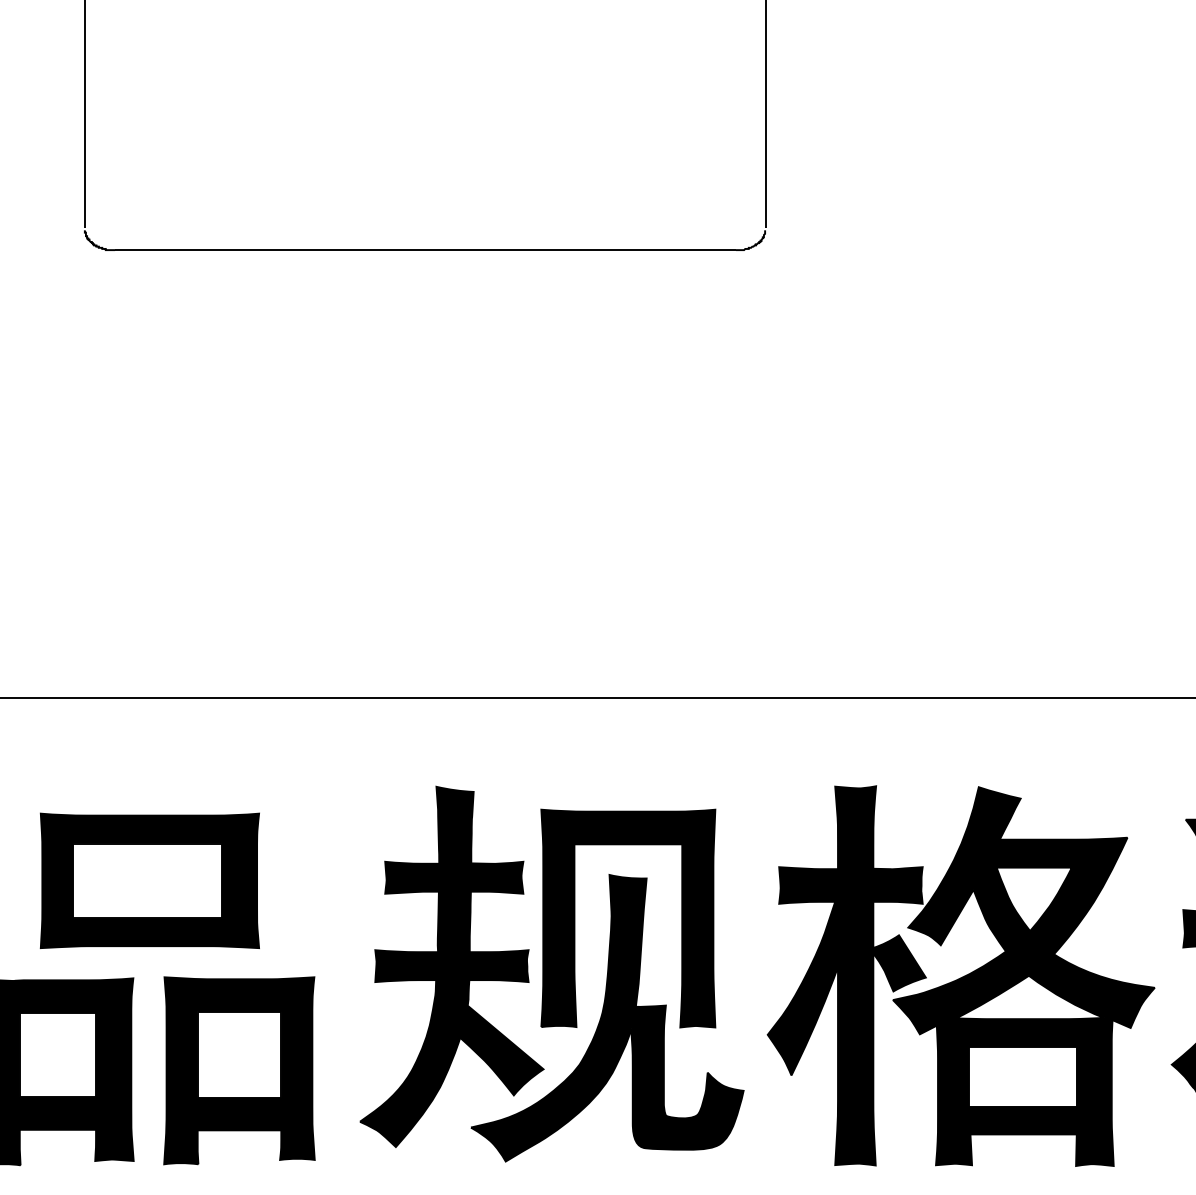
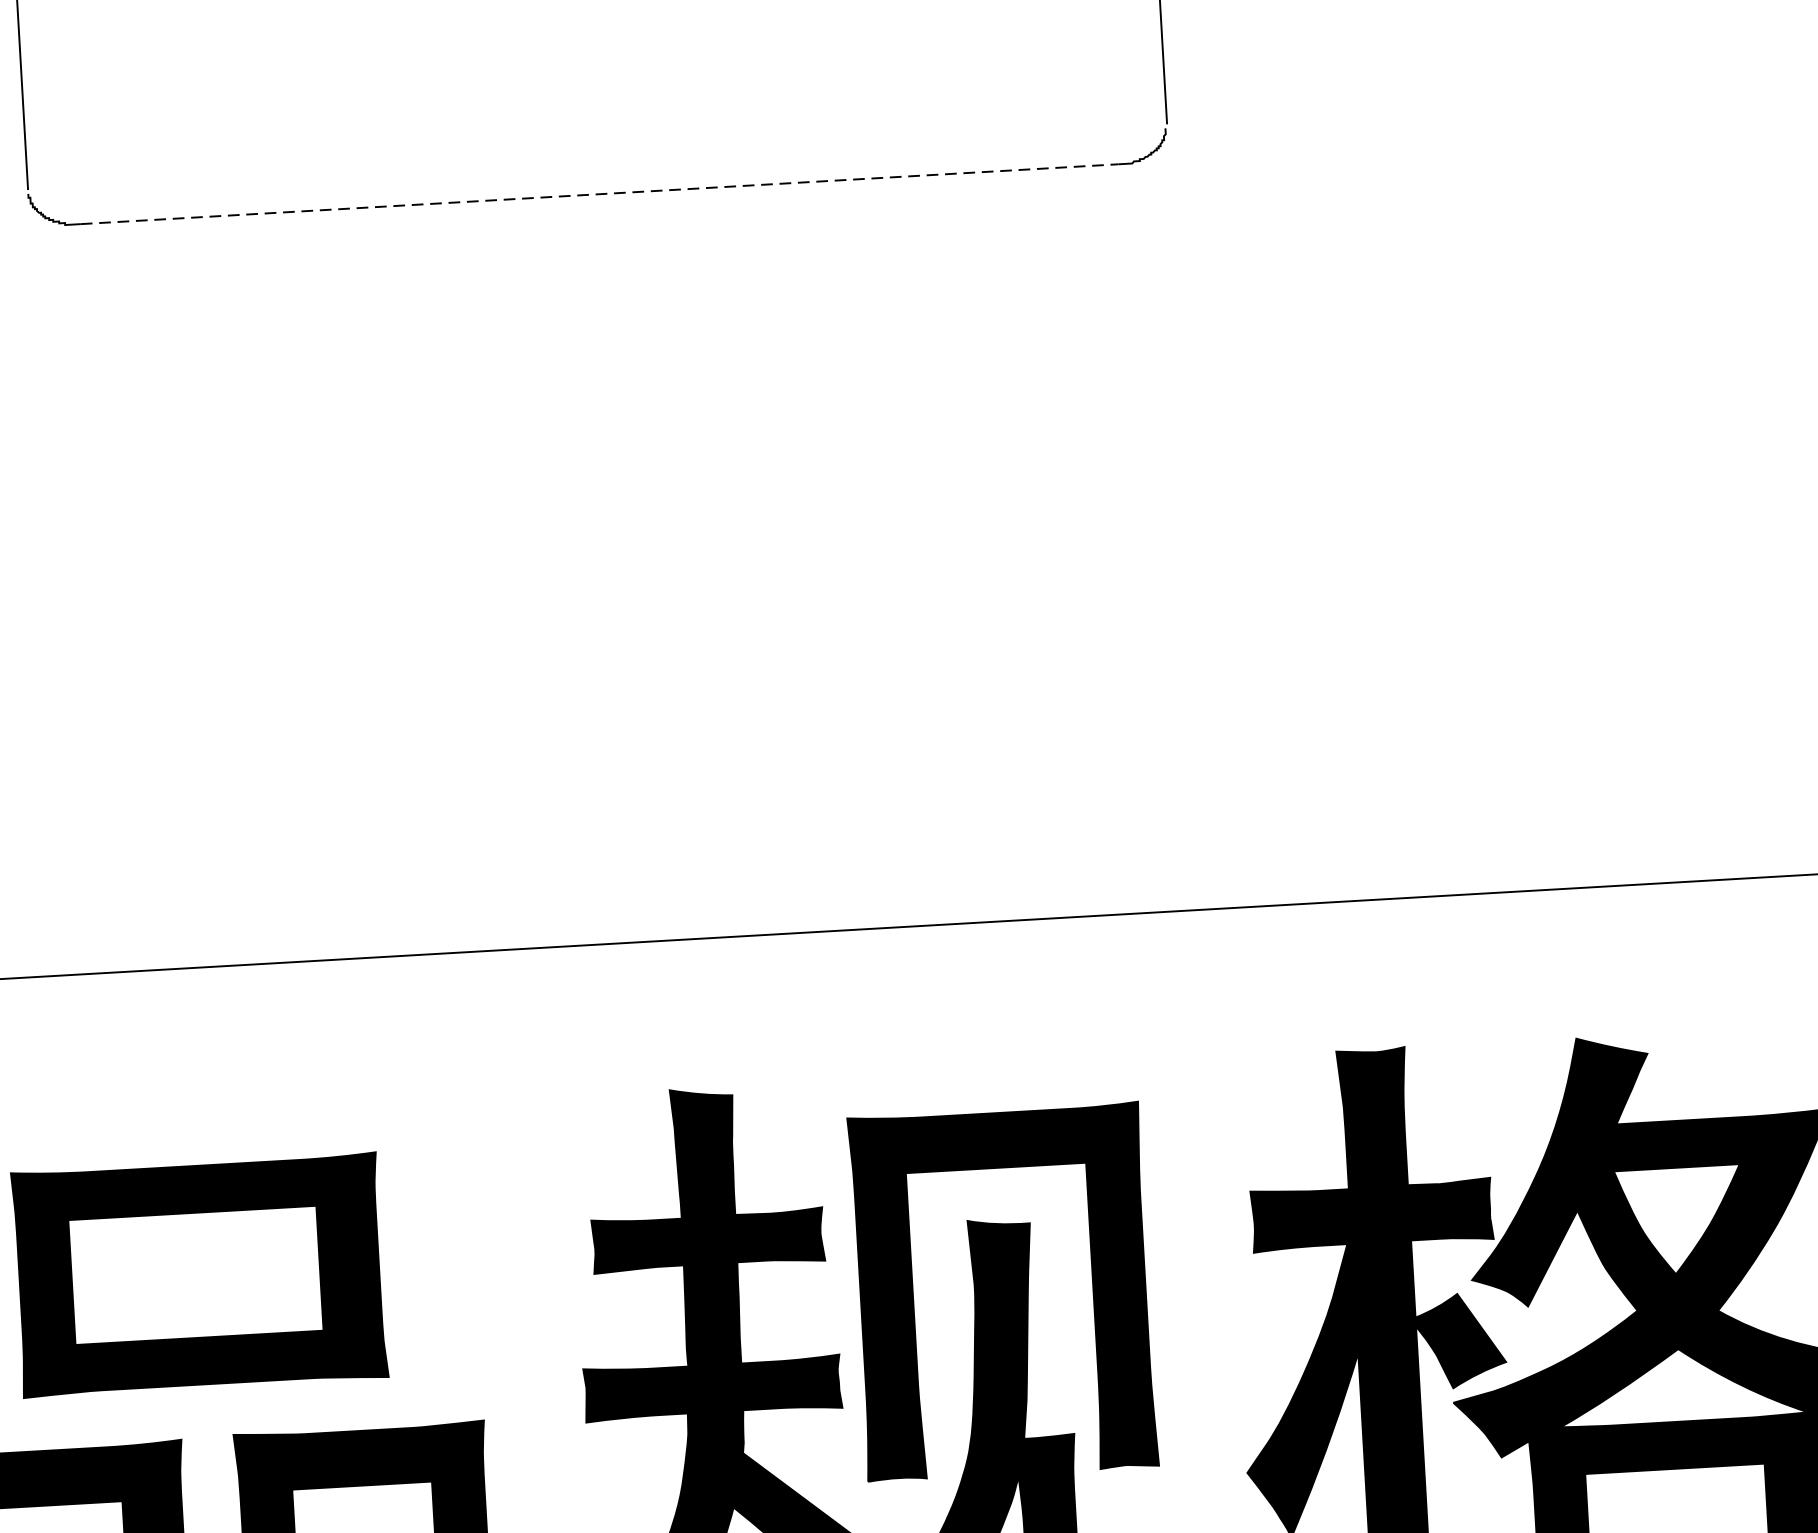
line: (426, 250) -> (601, 194), solid -> dashed

